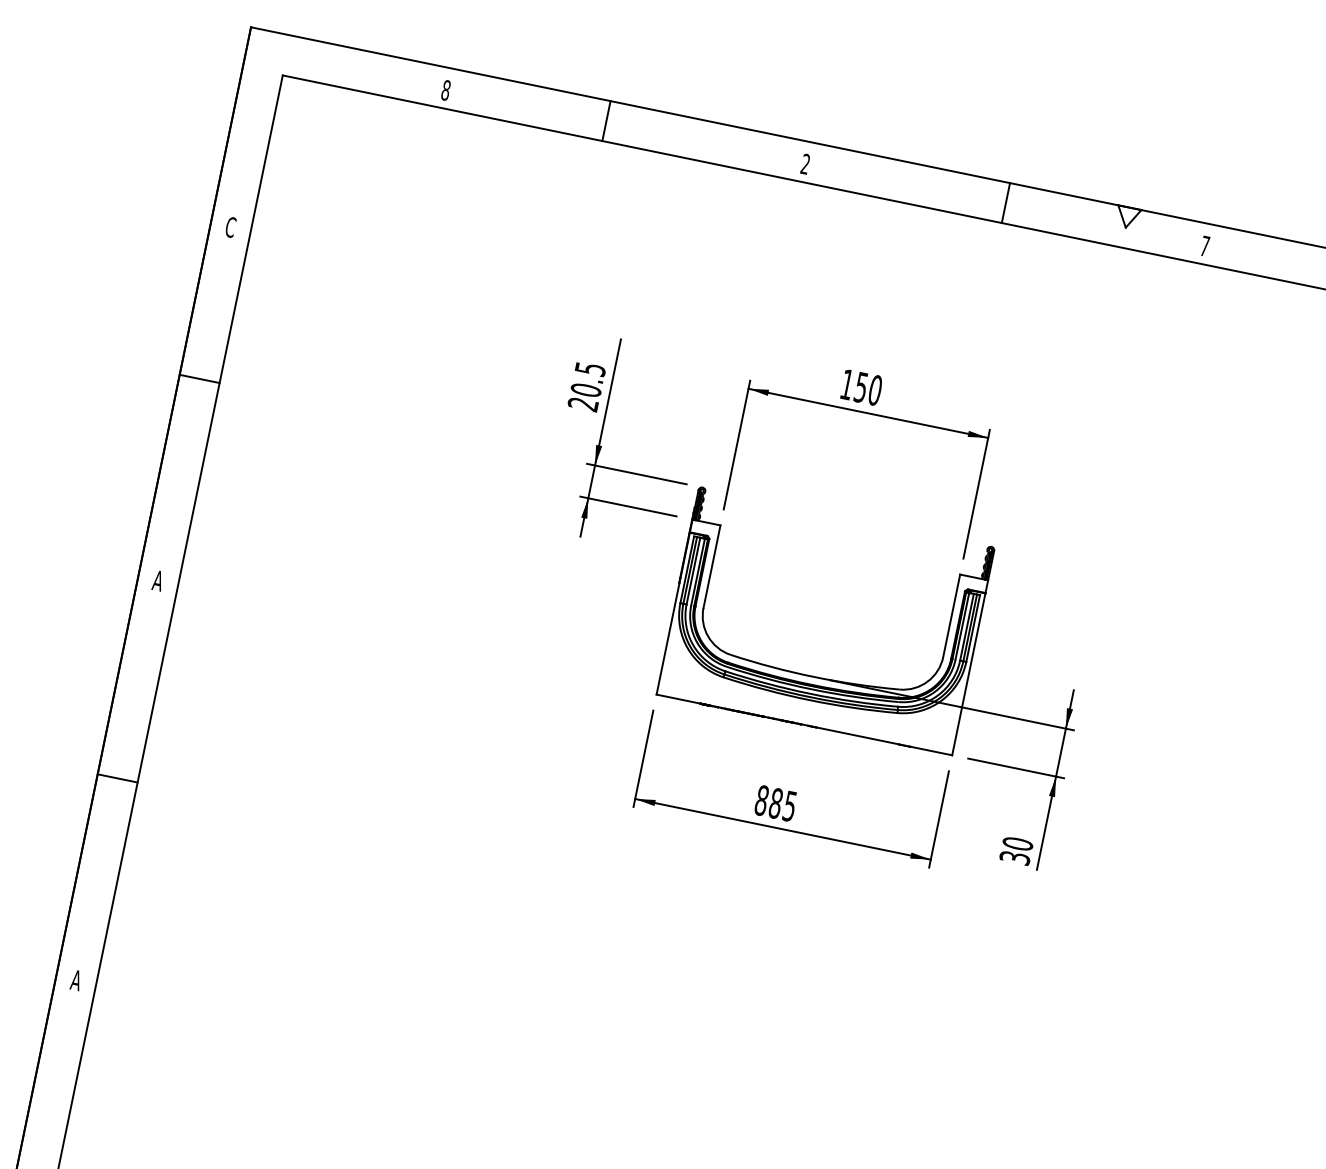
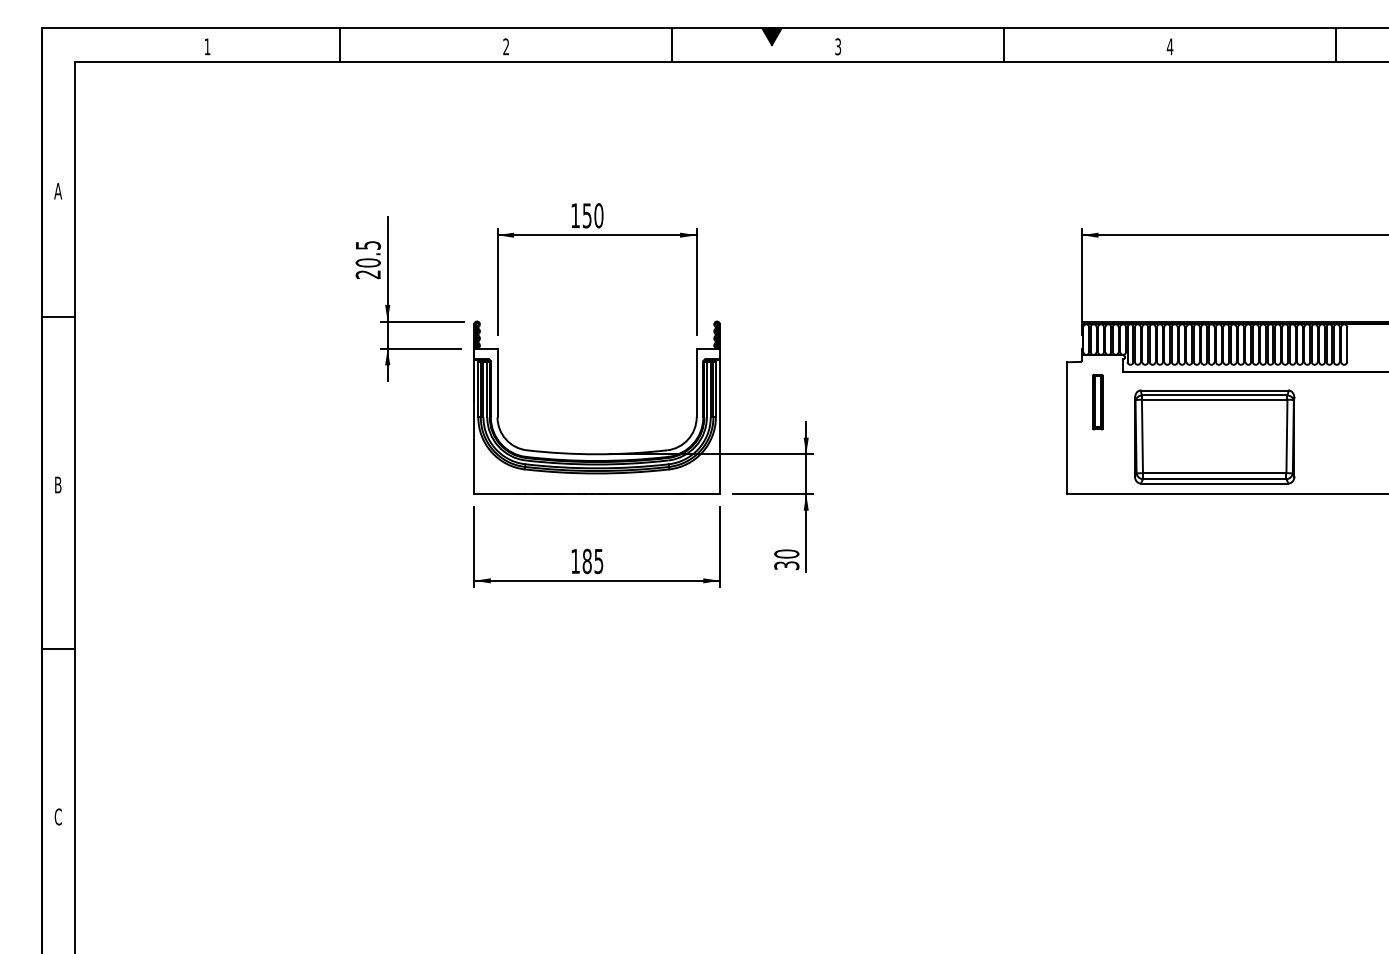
text: (446, 90) -> (207, 46), 8 -> 1
fill: (1127, 217) -> (771, 36), added
text: (231, 226) -> (58, 190), C -> A
text: (1205, 245) -> (838, 46), 7 -> 3
text: (158, 580) -> (58, 484), A -> B
text: (761, 800) -> (575, 561), 885 -> 185
text: (76, 979) -> (58, 816), A -> C

